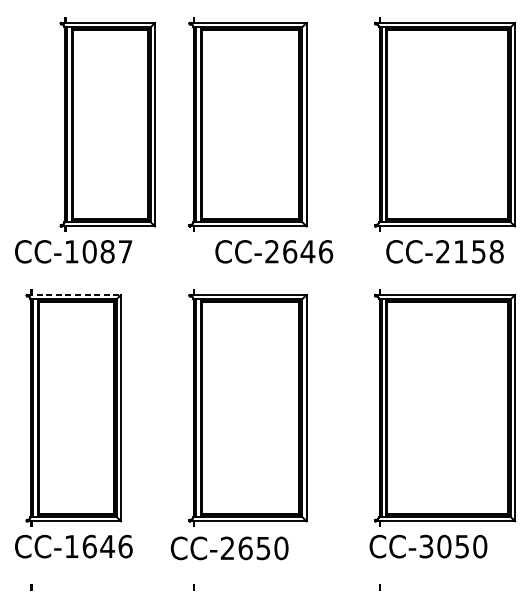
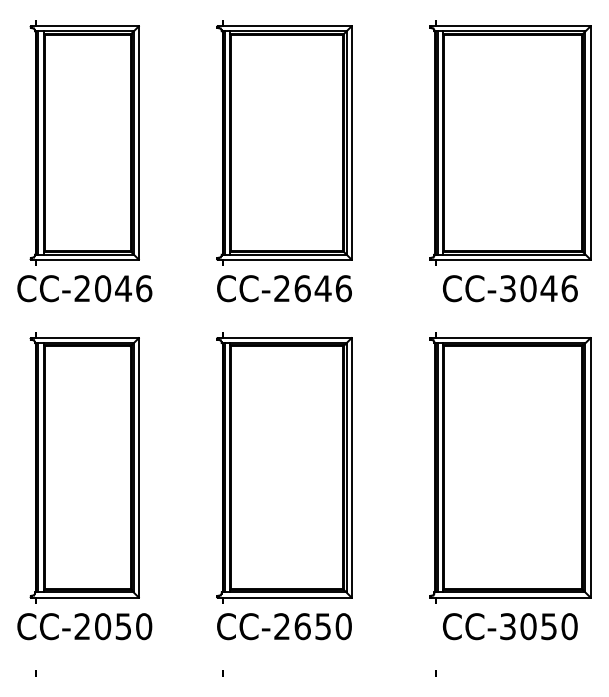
part: (107, 124) -> (84, 142), moved
text: (98, 251) -> (113, 288), CC-1087 -> CC-2046
text: (274, 251) -> (284, 288), moved
text: (469, 251) -> (538, 288), CC-2158 -> CC-3046
line: (73, 295) -> (84, 338), dashed -> solid
text: (98, 546) -> (113, 626), CC-1646 -> CC-2050
text: (428, 546) -> (510, 626), moved
text: (229, 548) -> (284, 626), moved

